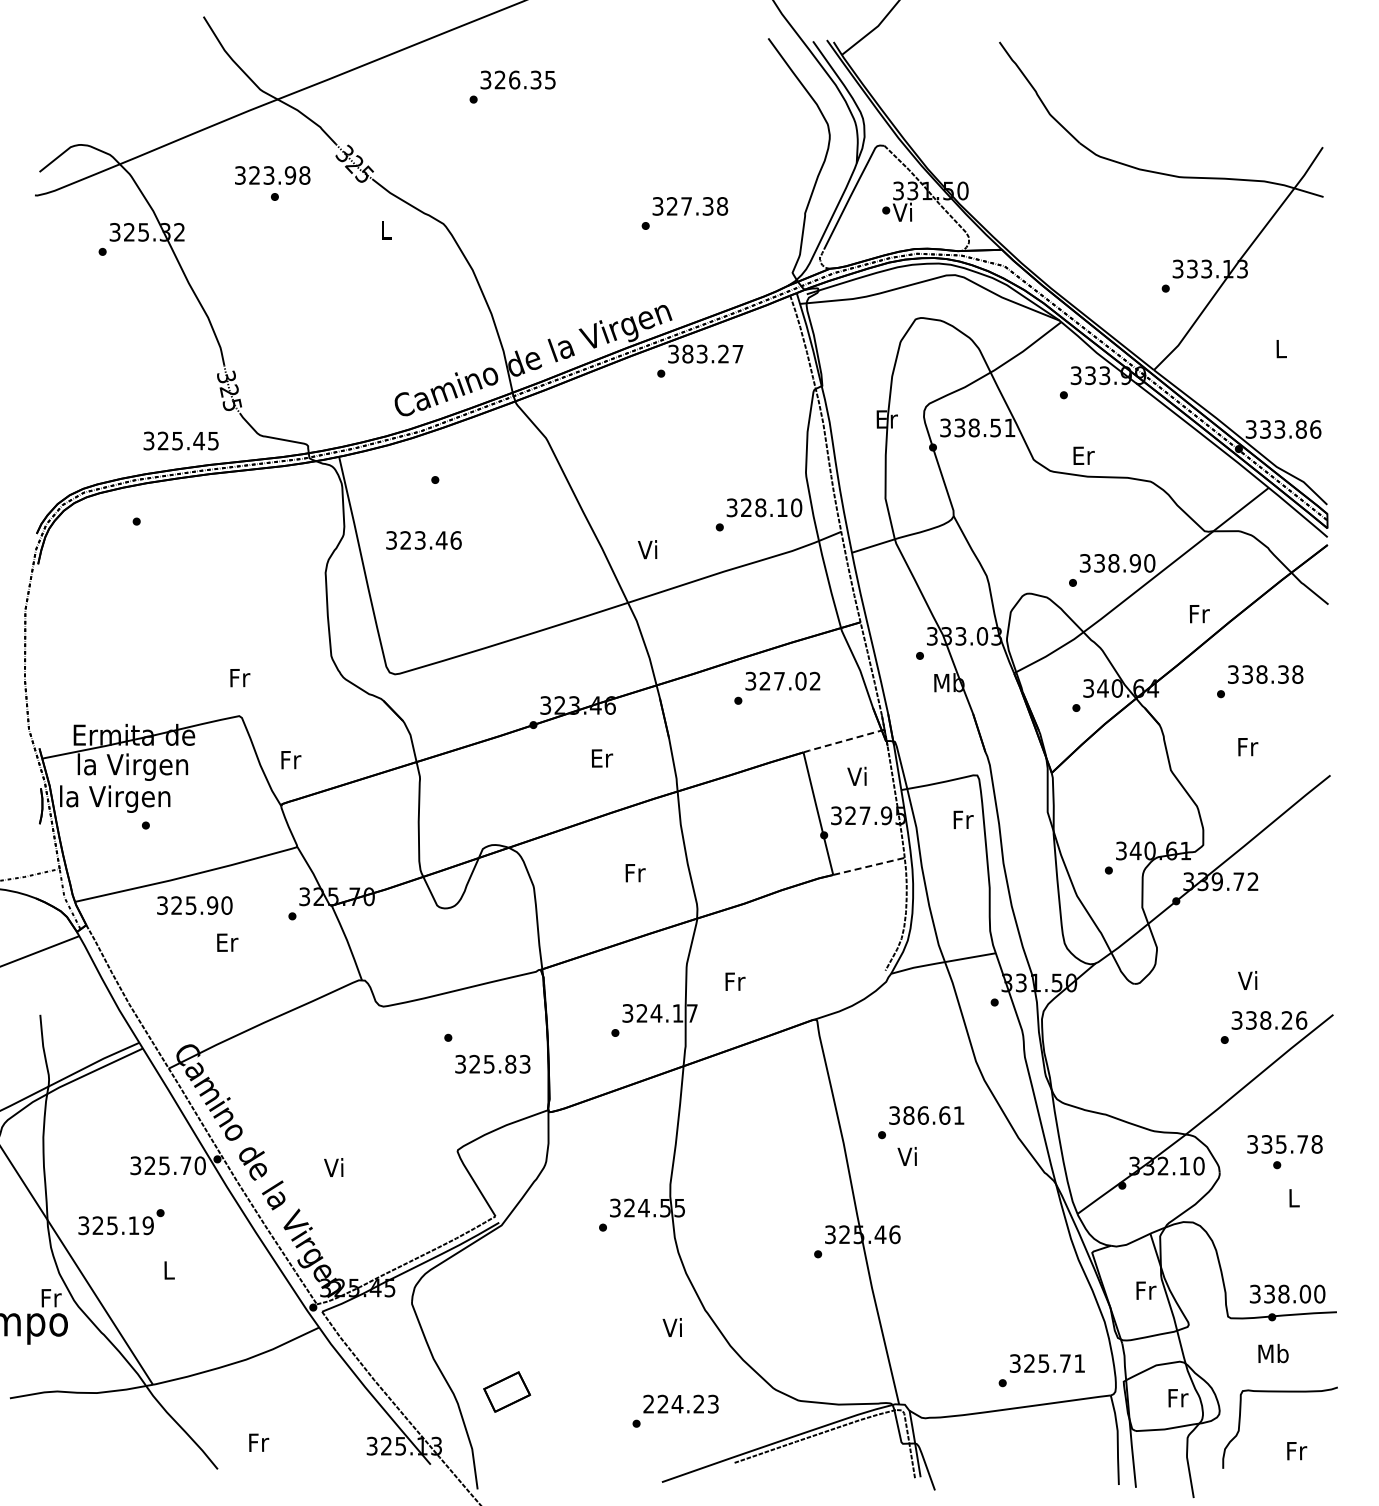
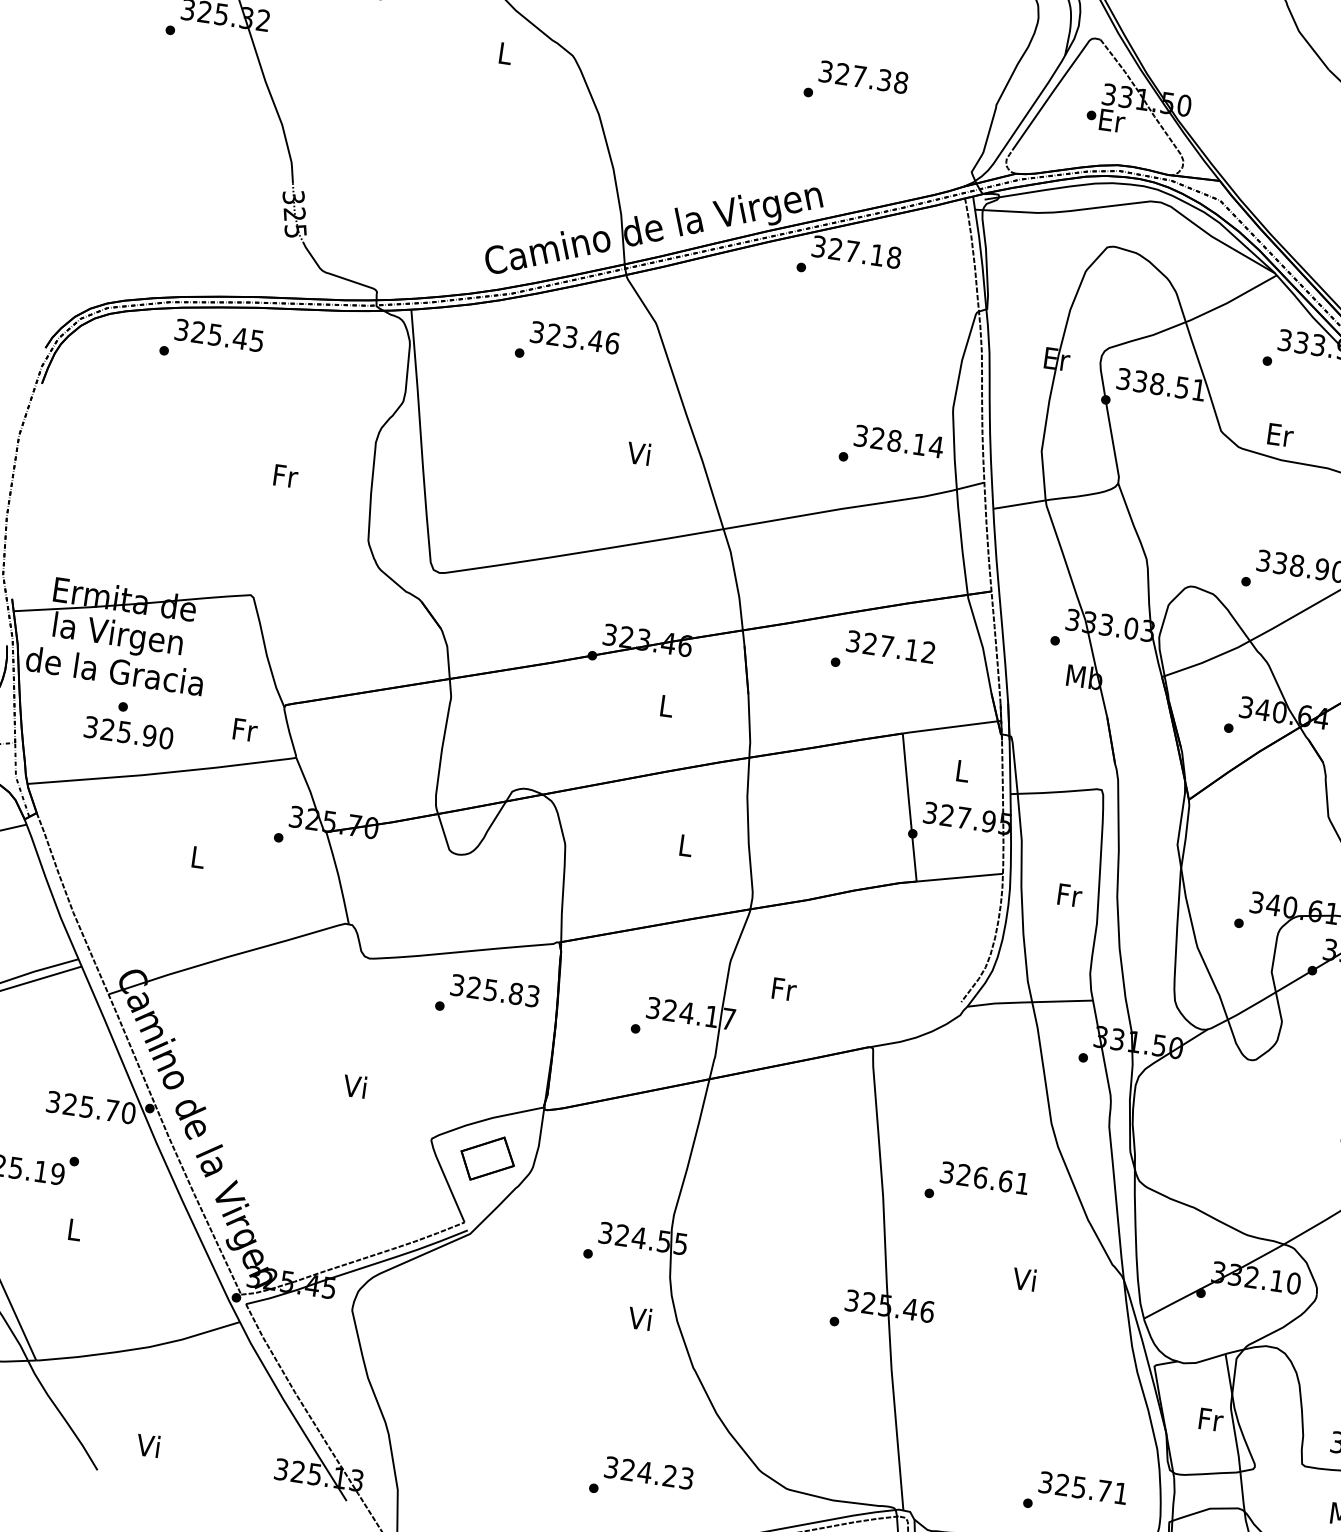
text: (903, 211) -> (1111, 119), Vi -> Er
text: (712, 353) -> (864, 252), 383.27 -> 327.18
text: (180, 440) -> (218, 334), moved
text: (796, 507) -> (936, 446), 328.10 -> 328.14
text: (423, 540) -> (574, 337), moved
text: (647, 549) -> (638, 453), moved
text: (240, 678) -> (286, 476), moved
text: (800, 680) -> (911, 649), 327.02 -> 327.12
line: (843, 741) -> (951, 727), dashed -> solid
text: (602, 758) -> (667, 706), Er -> L
text: (291, 760) -> (245, 730), moved
text: (856, 775) -> (960, 769), Vi -> L
text: (134, 798) -> (114, 673), la Virgen -> de la Gracia
text: (963, 819) -> (1069, 895), moved
line: (868, 866) -> (959, 877), dashed -> solid
text: (635, 873) -> (686, 846), Fr -> L
text: (194, 905) -> (128, 732), moved
text: (227, 942) -> (198, 857), Er -> L
text: (492, 1063) -> (494, 989), moved
text: (908, 1115) -> (963, 1174), 386.61 -> 326.61
text: (906, 1156) -> (1023, 1279), moved
text: (333, 1167) -> (354, 1086), moved
text: (671, 1327) -> (638, 1318), moved
part: (507, 1391) -> (488, 1158), moved
text: (648, 1404) -> (610, 1467), 224.23 -> 324.23
text: (258, 1441) -> (149, 1444), Fr -> Vi

